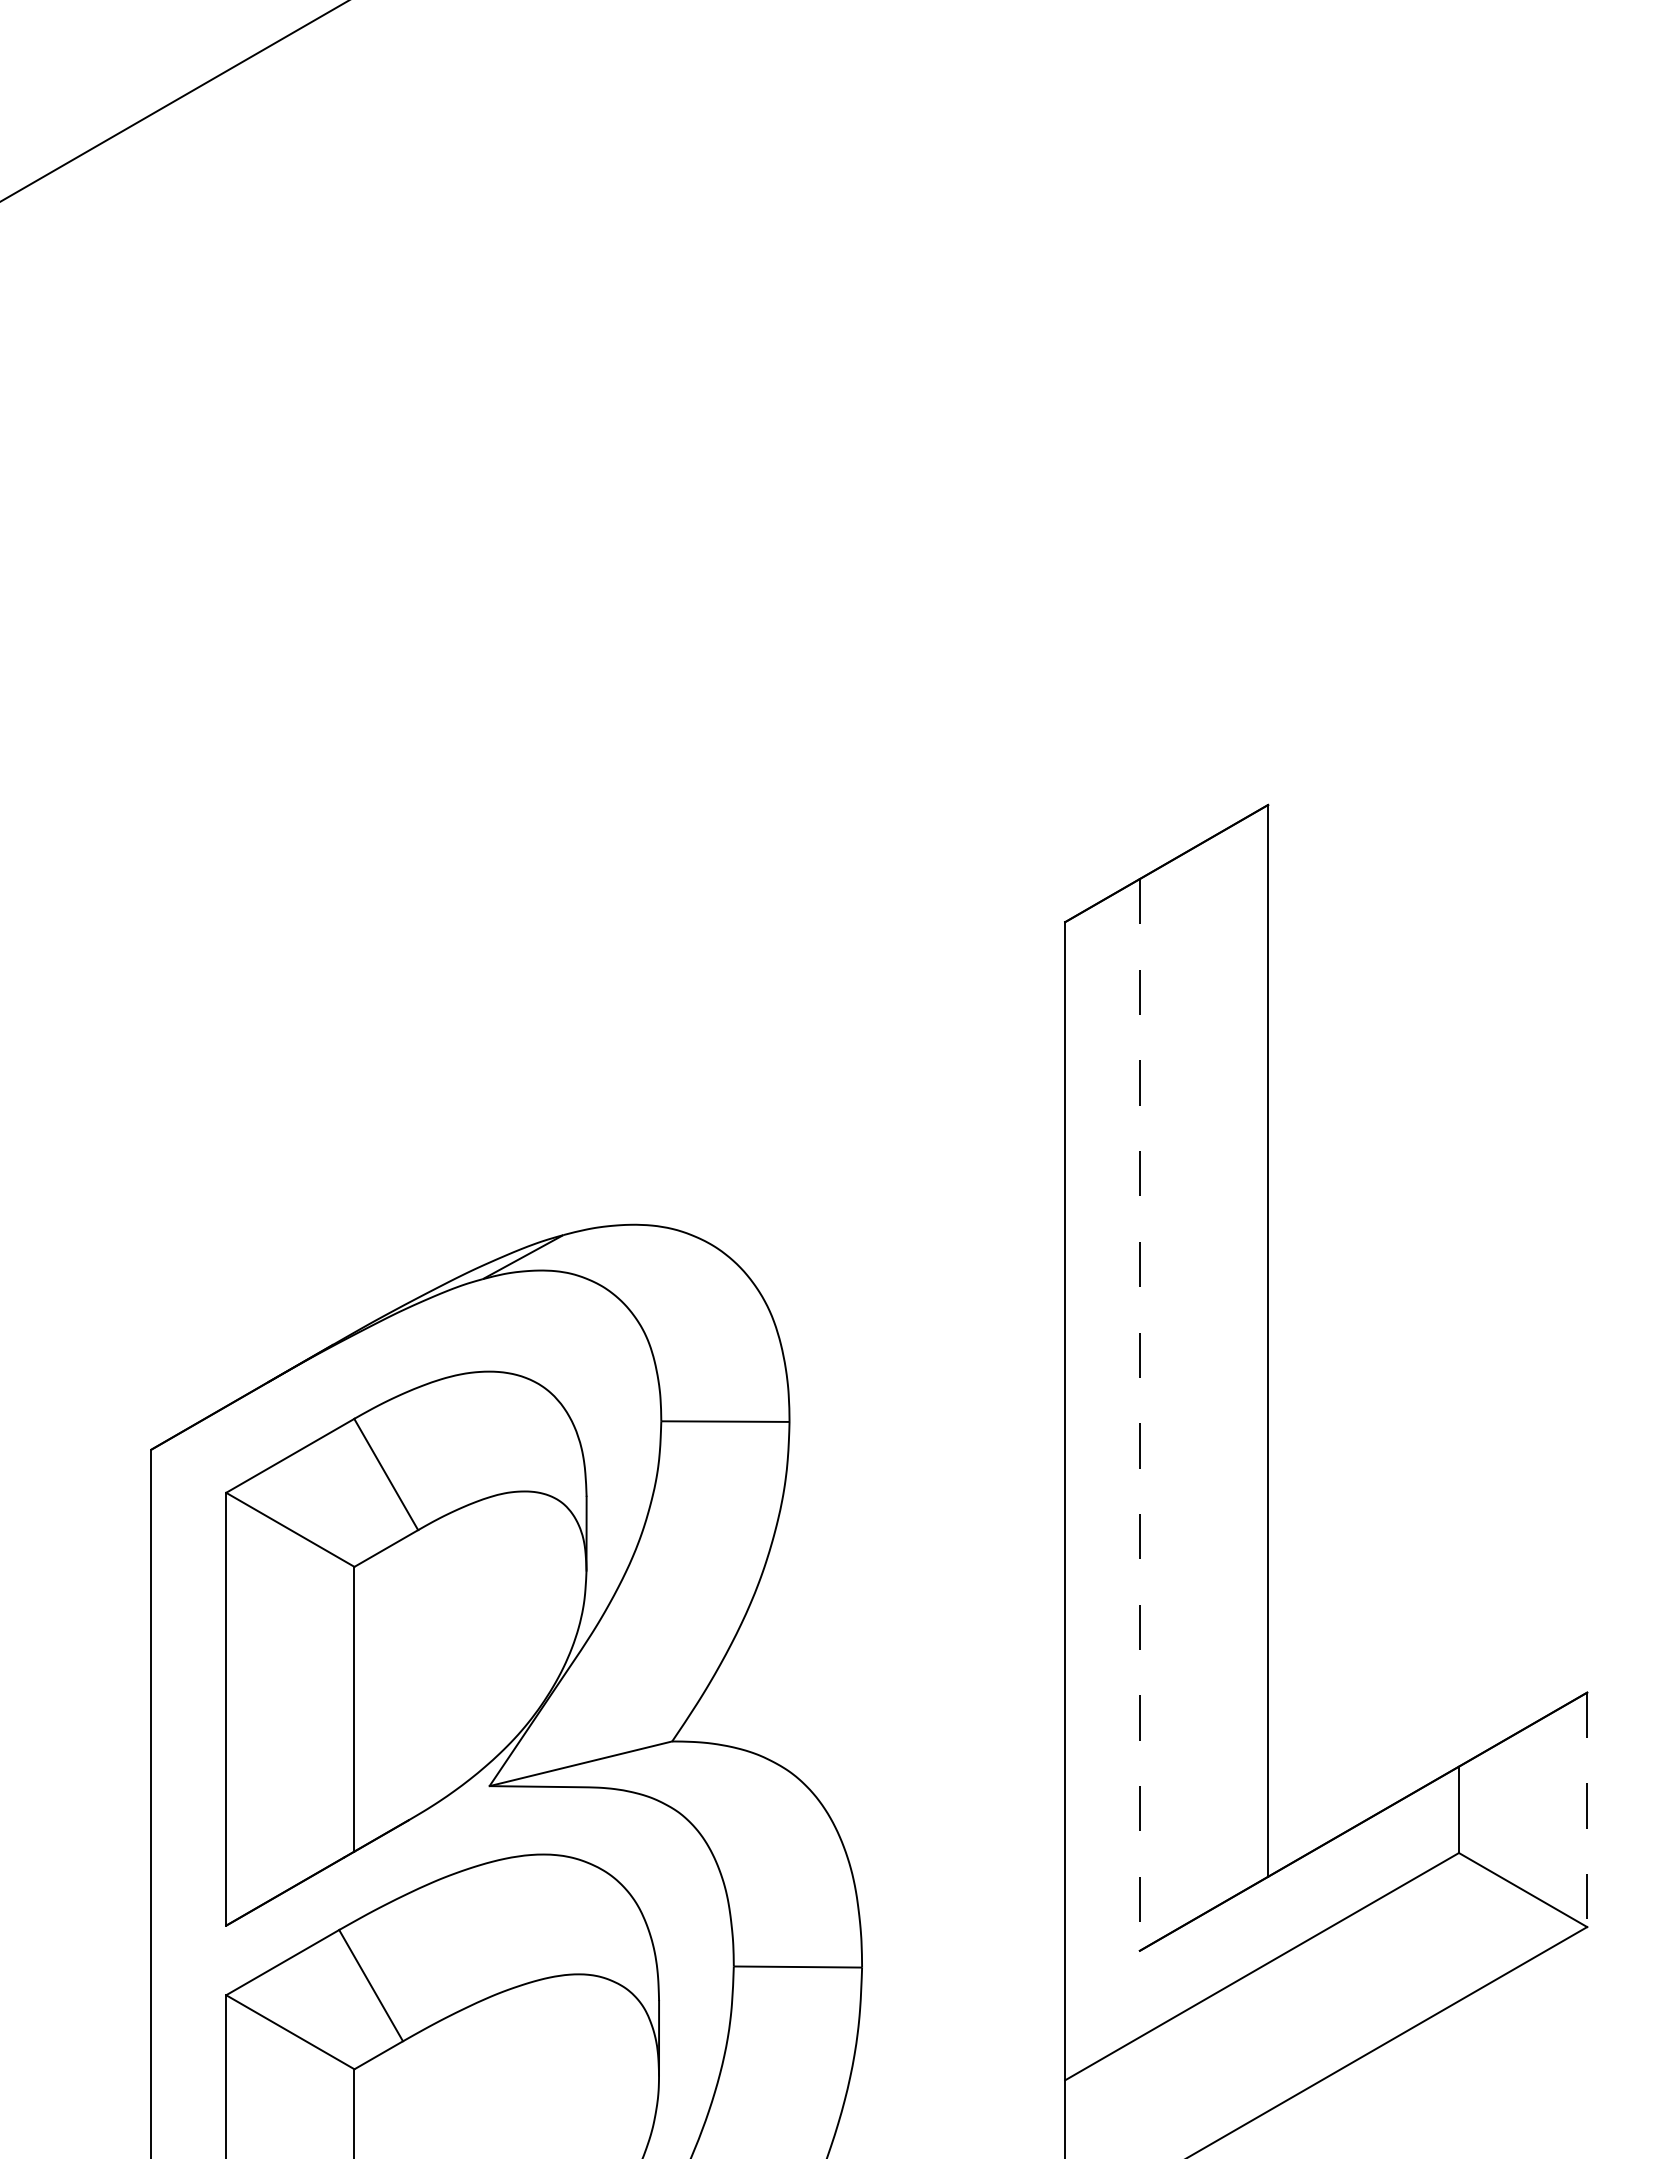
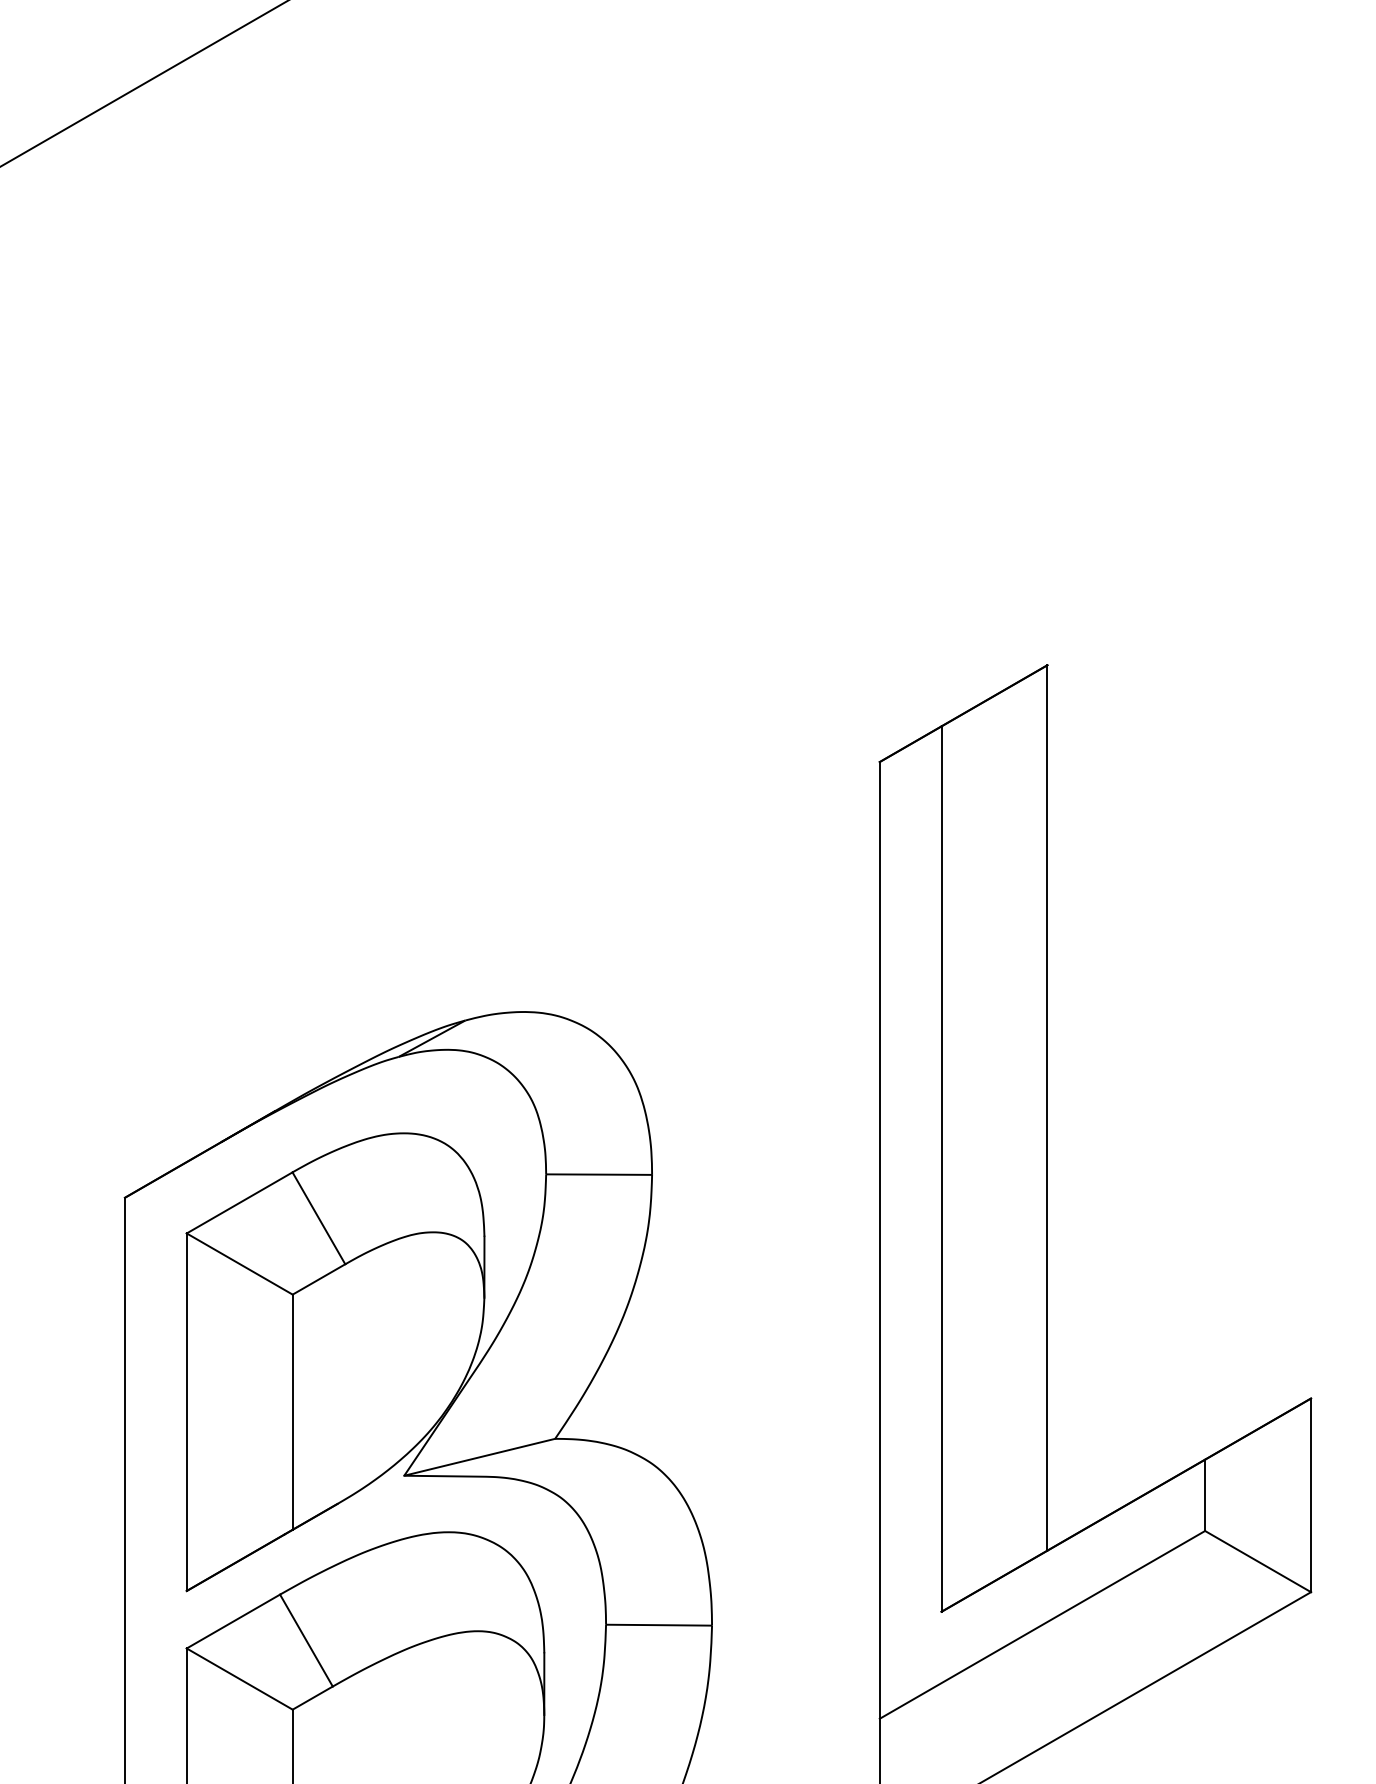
line: (1139, 1414) -> (941, 1168), dashed -> solid
line: (1587, 1810) -> (1311, 1495), dashed -> solid

